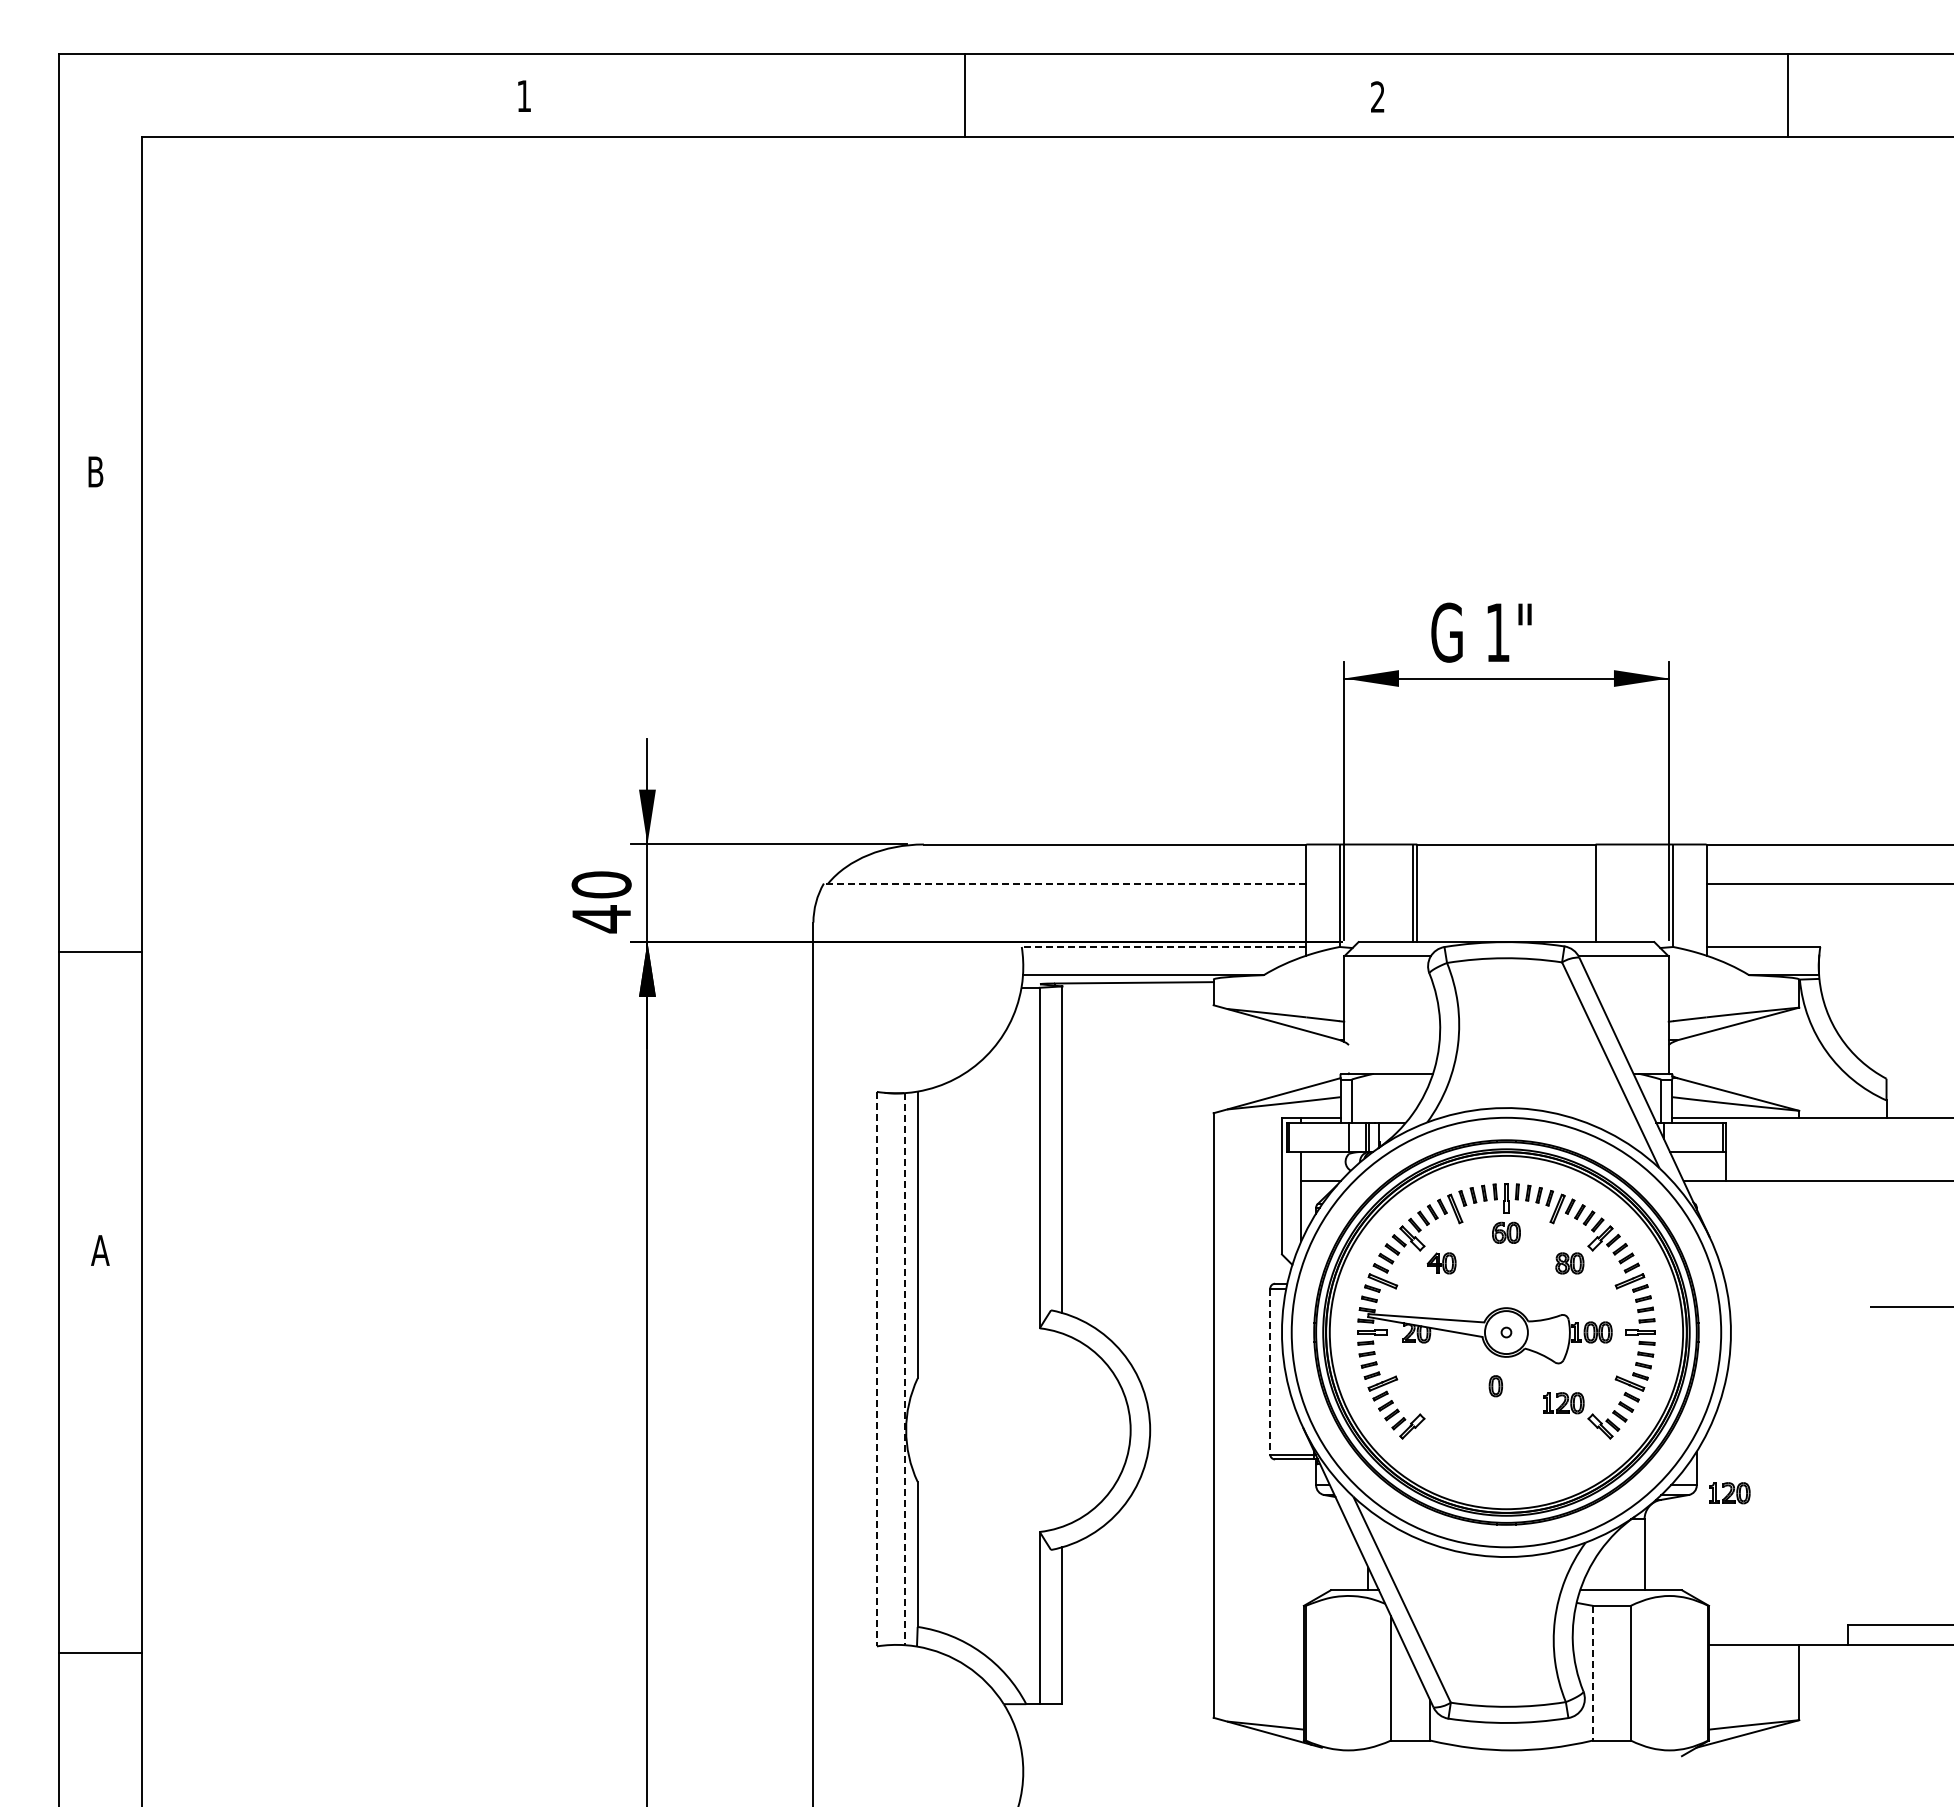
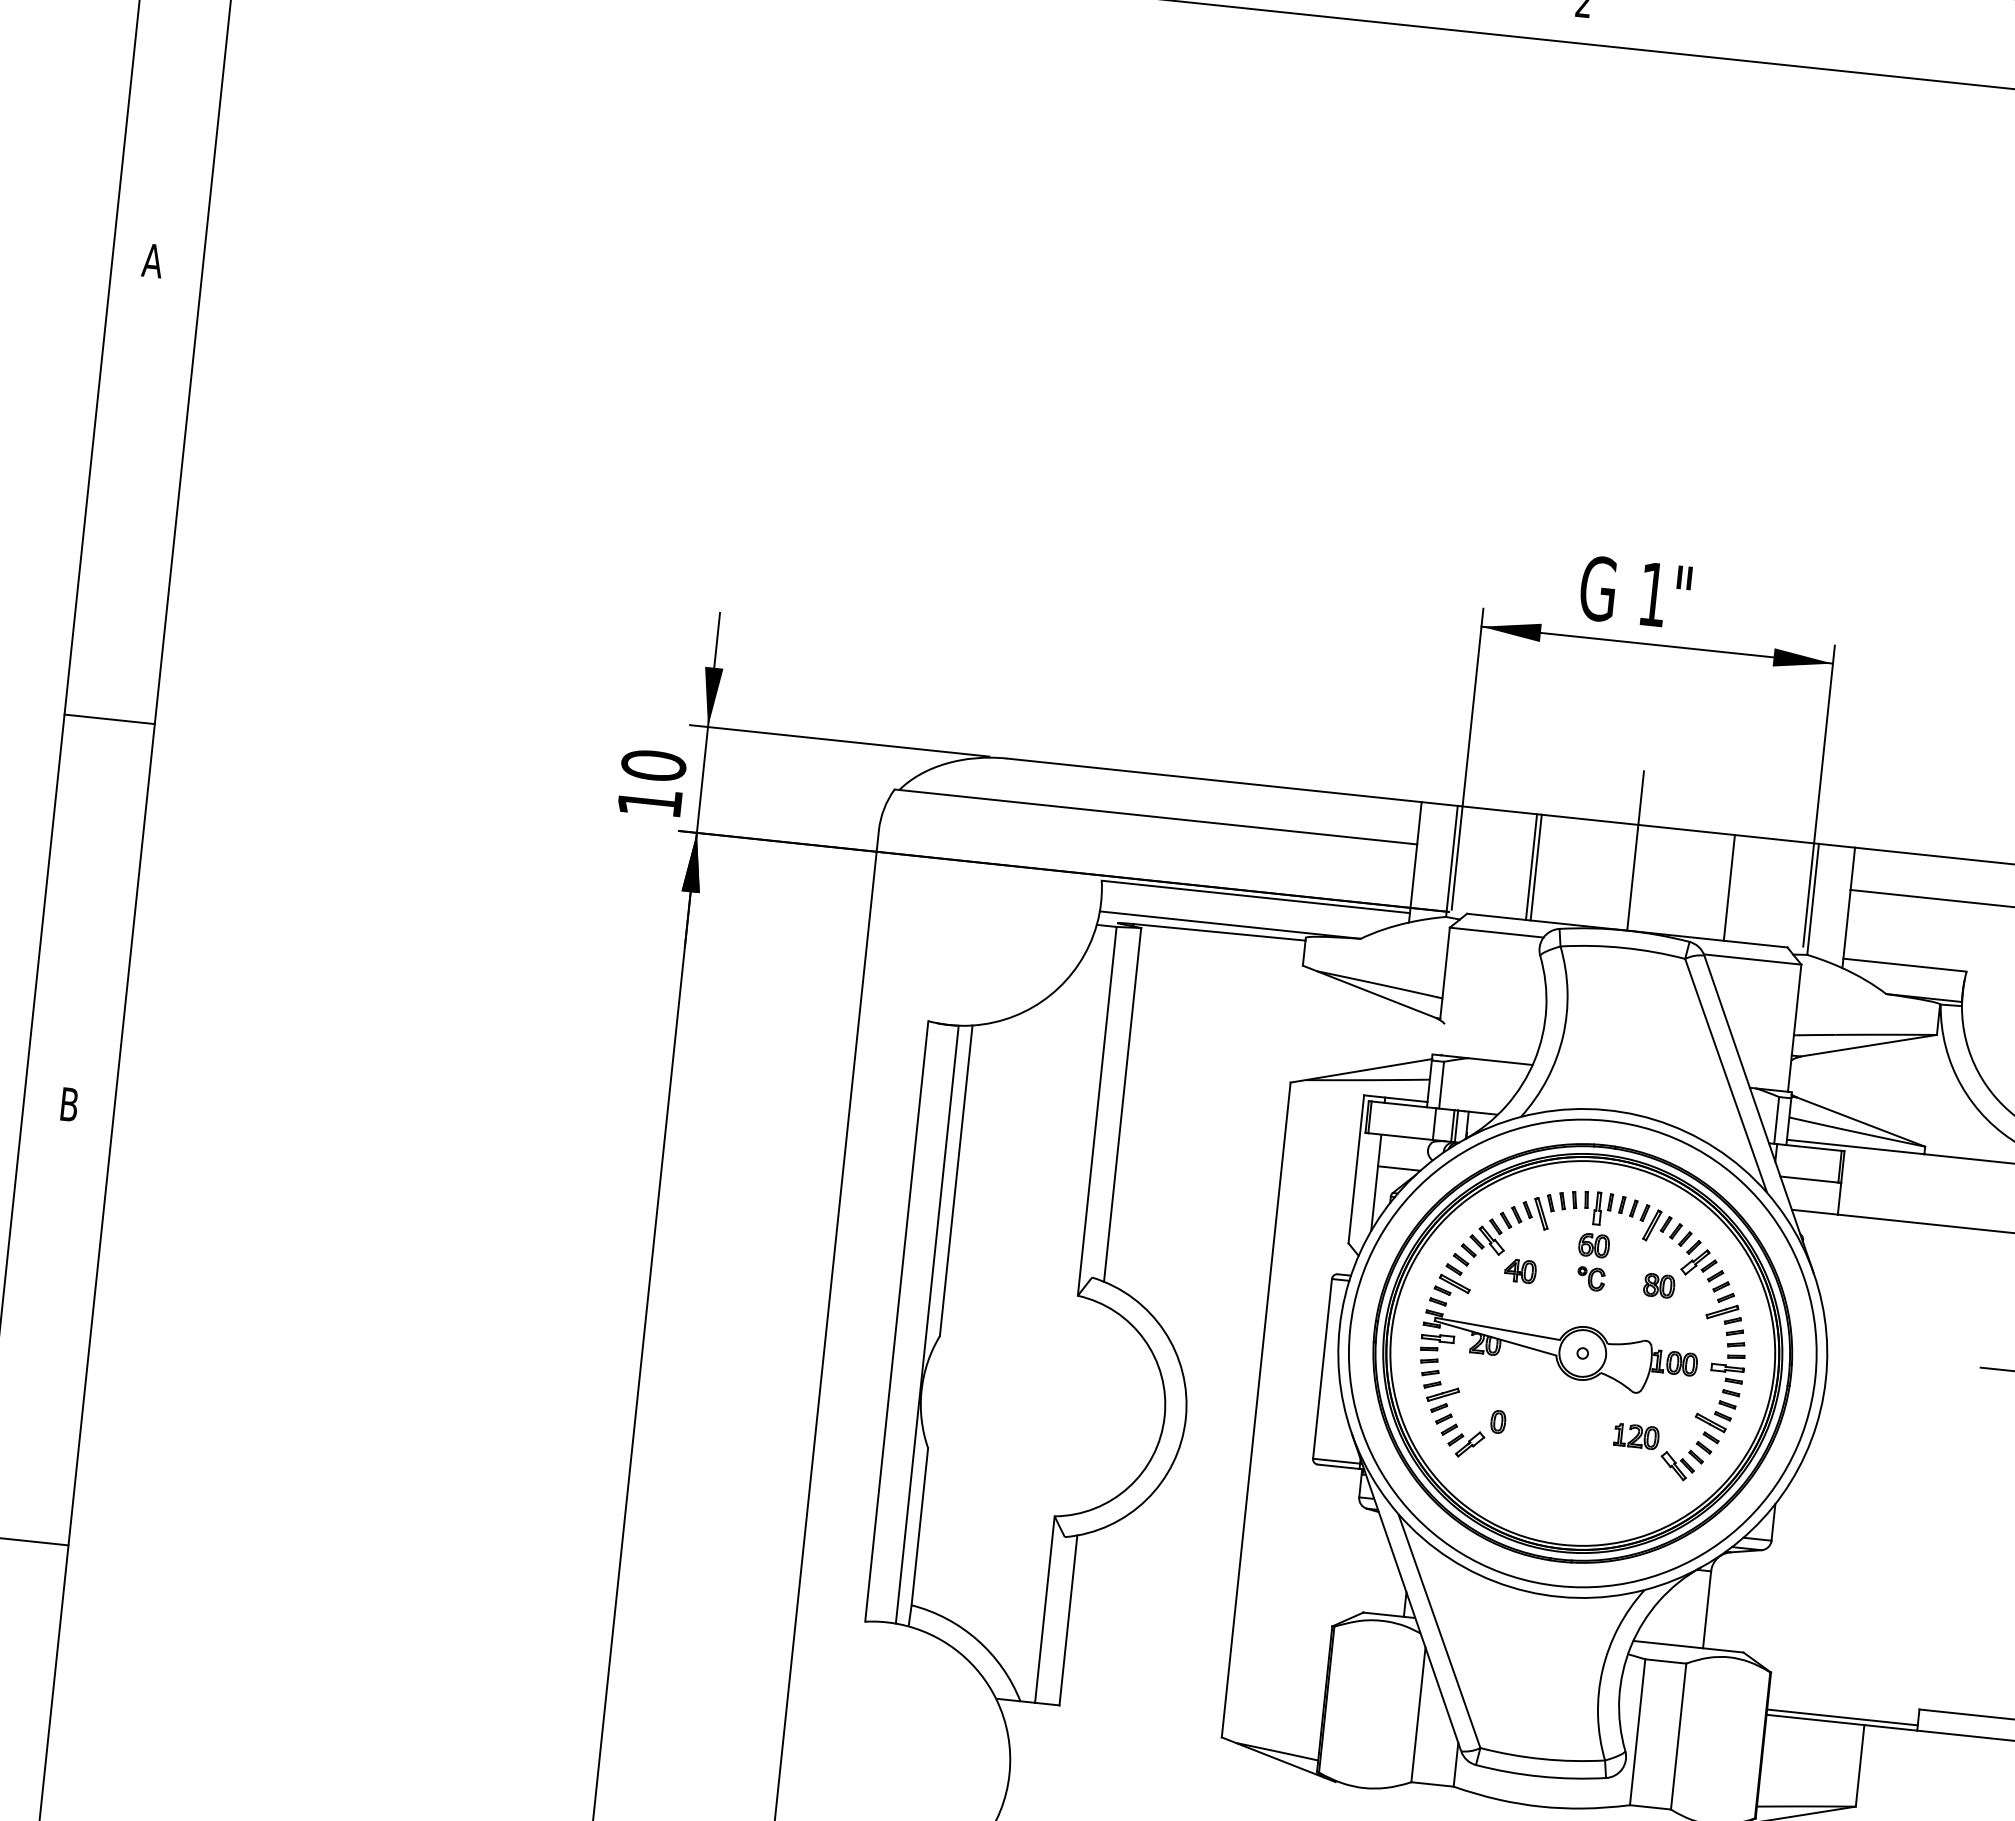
text: (95, 471) -> (152, 260), B -> A
line: (1506, 867) -> (1635, 849), added
line: (1064, 883) -> (1155, 816), dashed -> solid
text: (601, 919) -> (649, 803), 40 -> 10
line: (1163, 946) -> (1255, 896), dashed -> solid
line: (99, 951) -> (108, 718), moved
text: (100, 1250) -> (69, 1104), A -> B
part: (1506, 1263) -> (1590, 1278), added
line: (876, 1369) -> (896, 1321), dashed -> solid
line: (905, 1369) -> (927, 1325), dashed -> solid
line: (1270, 1371) -> (1322, 1368), dashed -> solid
part: (1495, 1386) -> (1497, 1422), moved
part: (1729, 1493) -> (1806, 1553), removed
line: (1778, 1640) -> (1842, 1717), added
line: (1592, 1673) -> (1637, 1732), dashed -> solid

